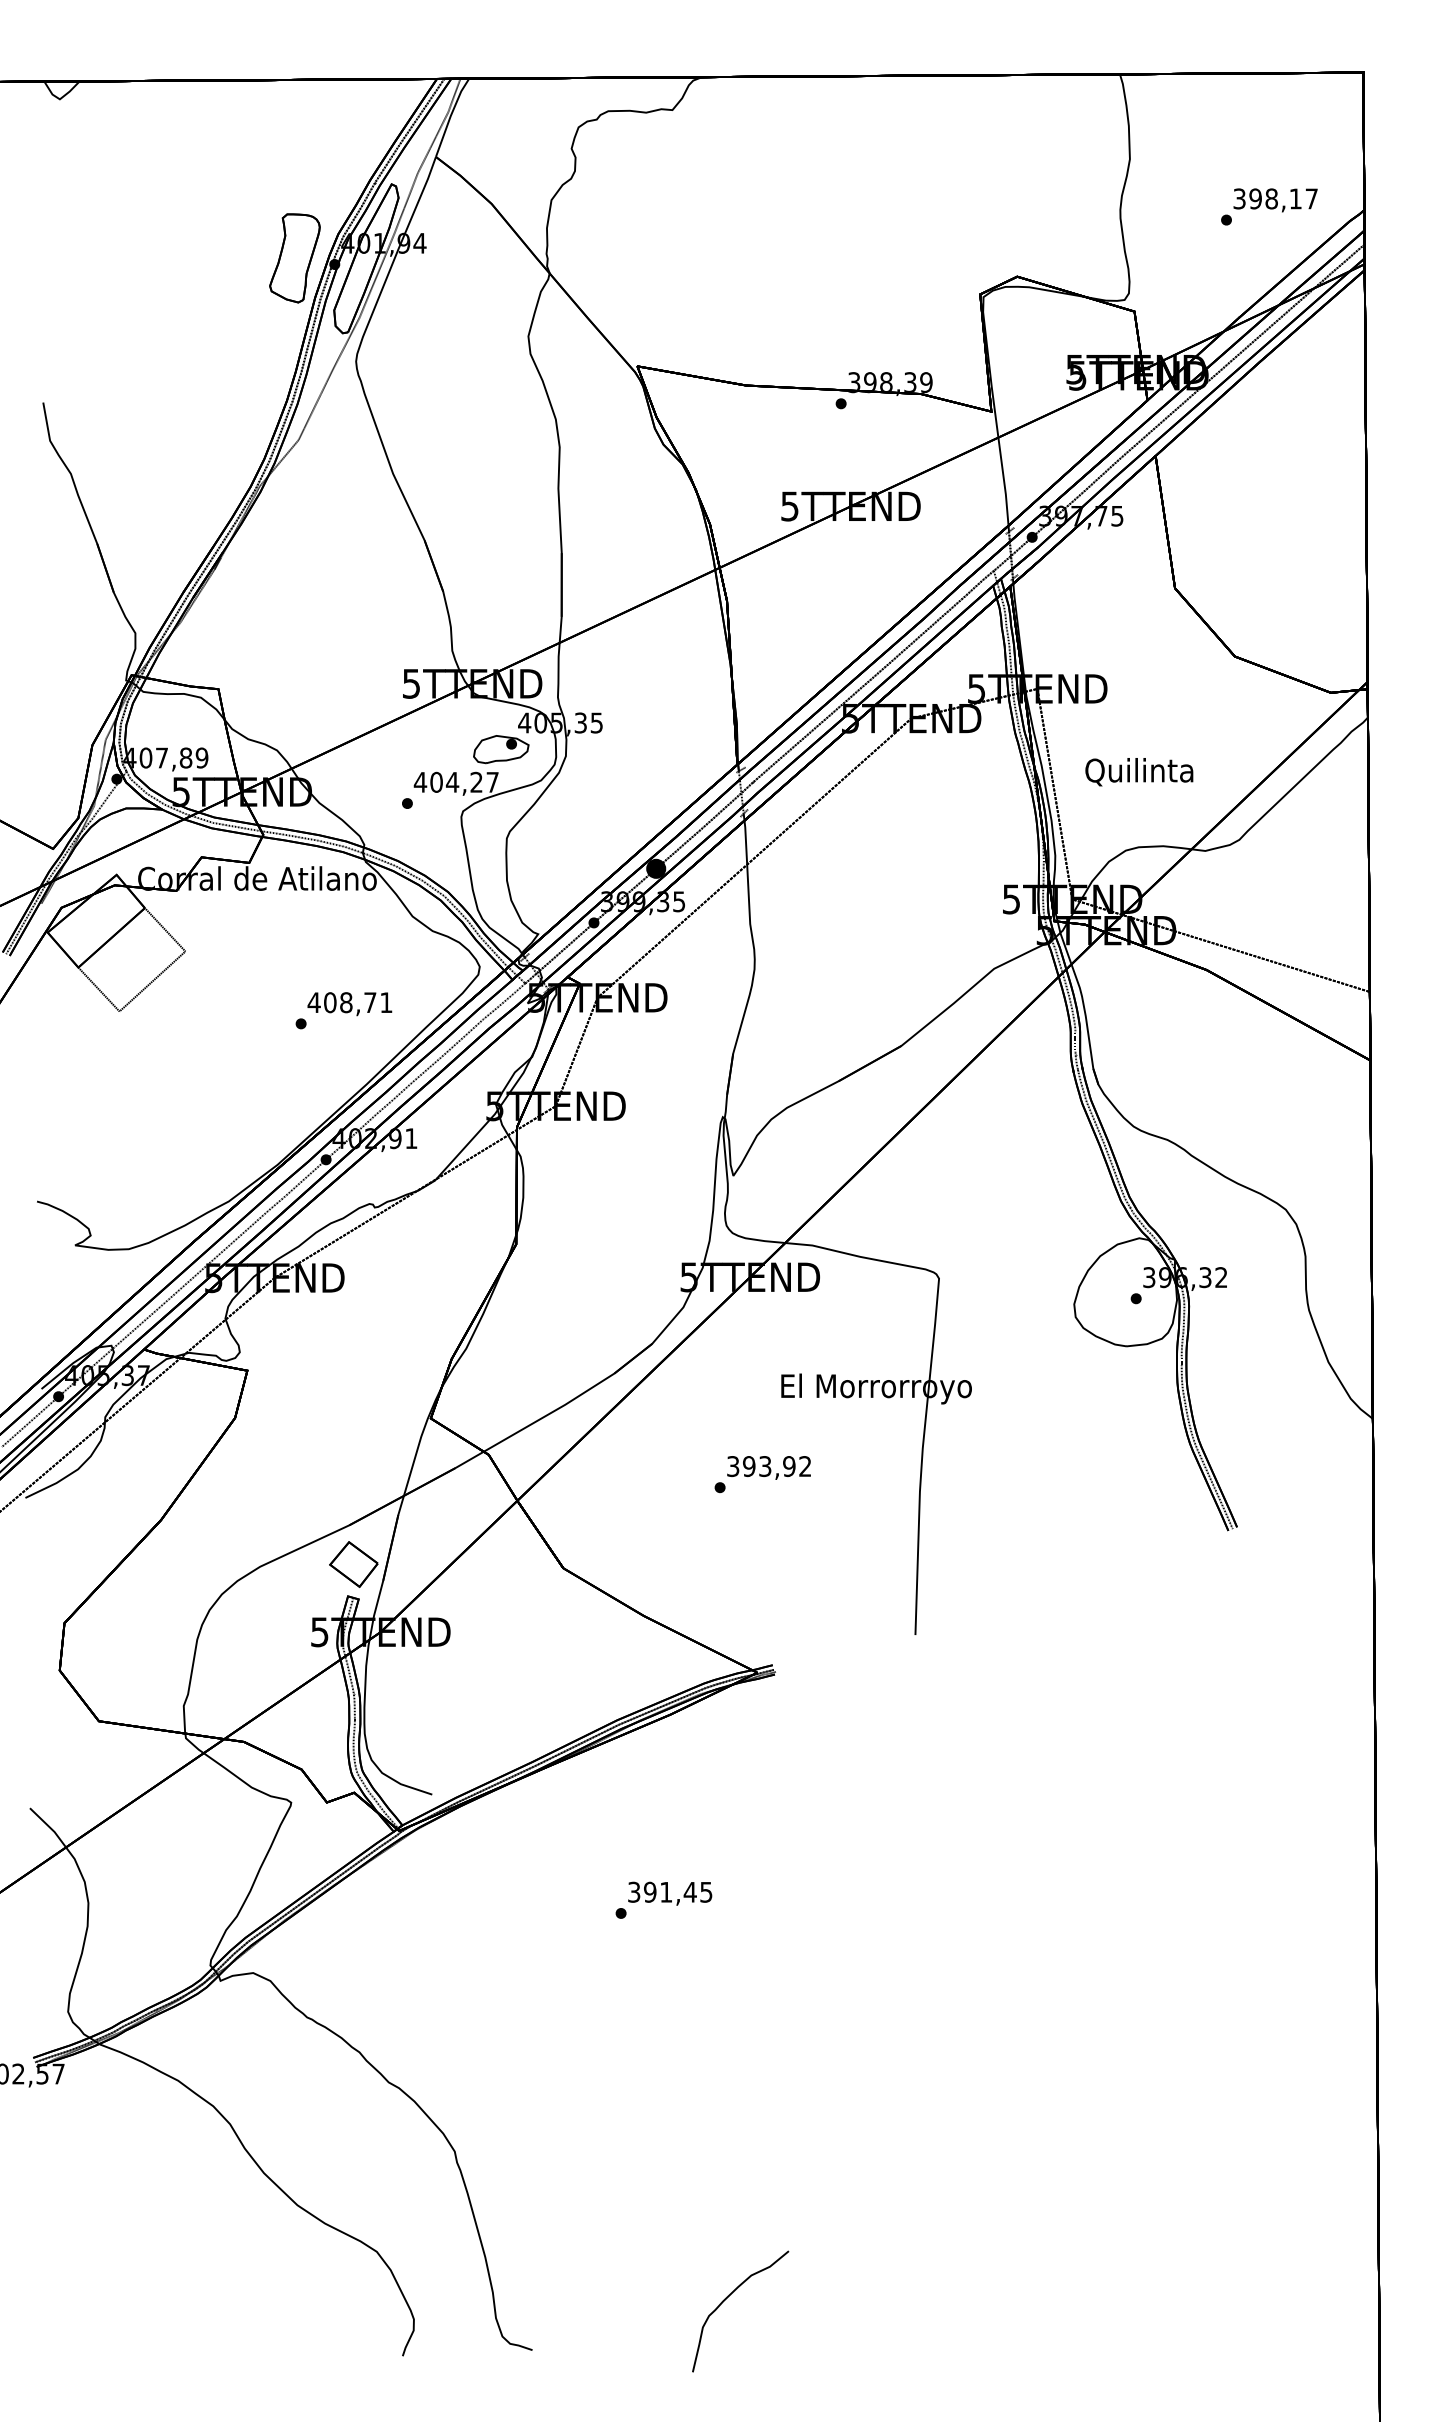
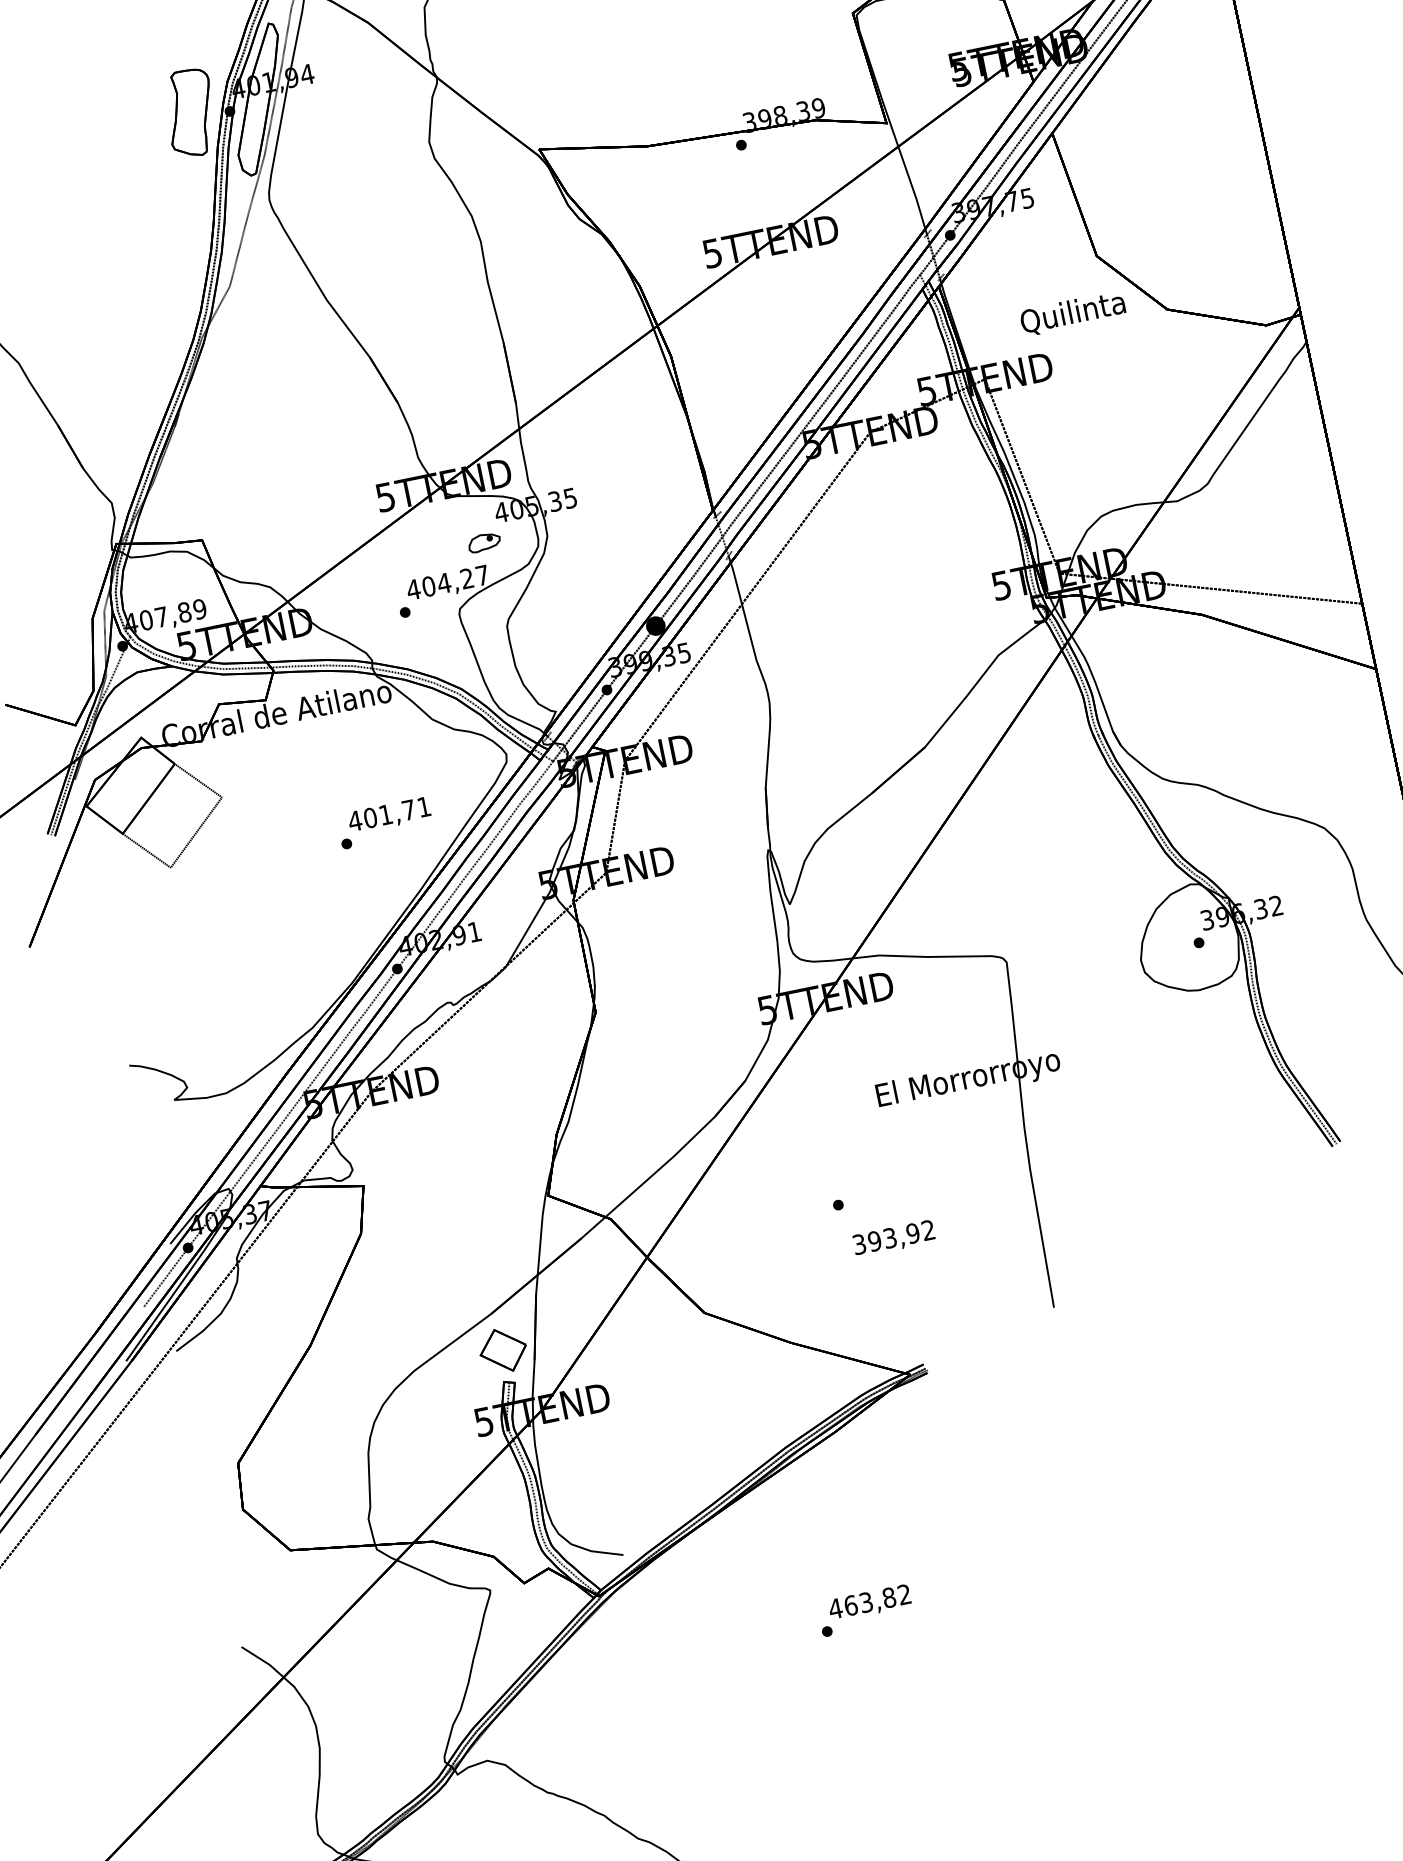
part: (501, 749) -> (484, 542), size x0.6
text: (1139, 772) -> (1073, 313), moved
text: (346, 1002) -> (386, 814), 408,71 -> 401,71
text: (768, 1467) -> (893, 1238), moved
text: (669, 1891) -> (869, 1601), 391,45 -> 463,82

